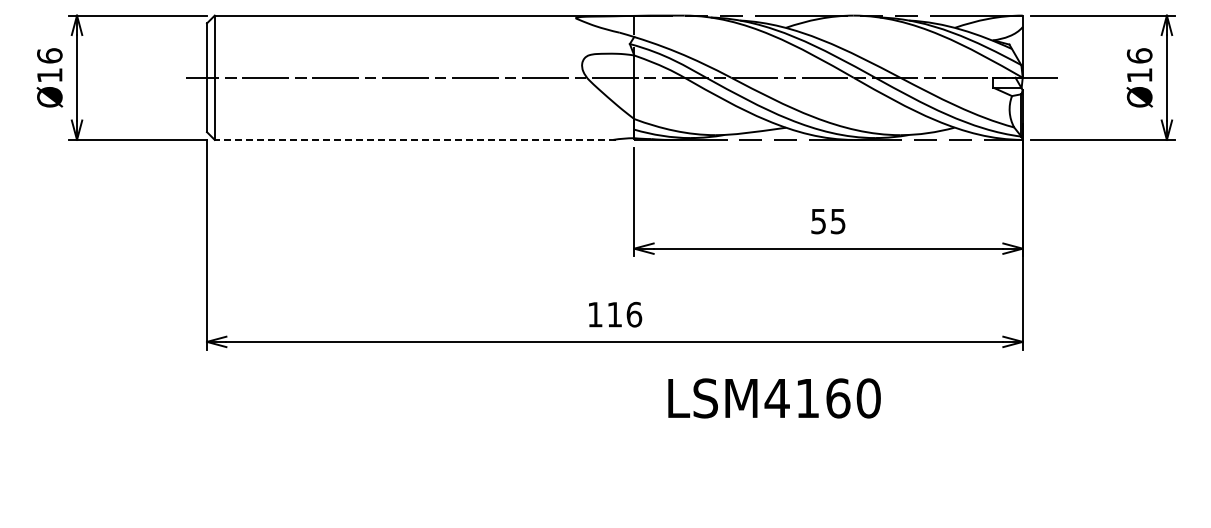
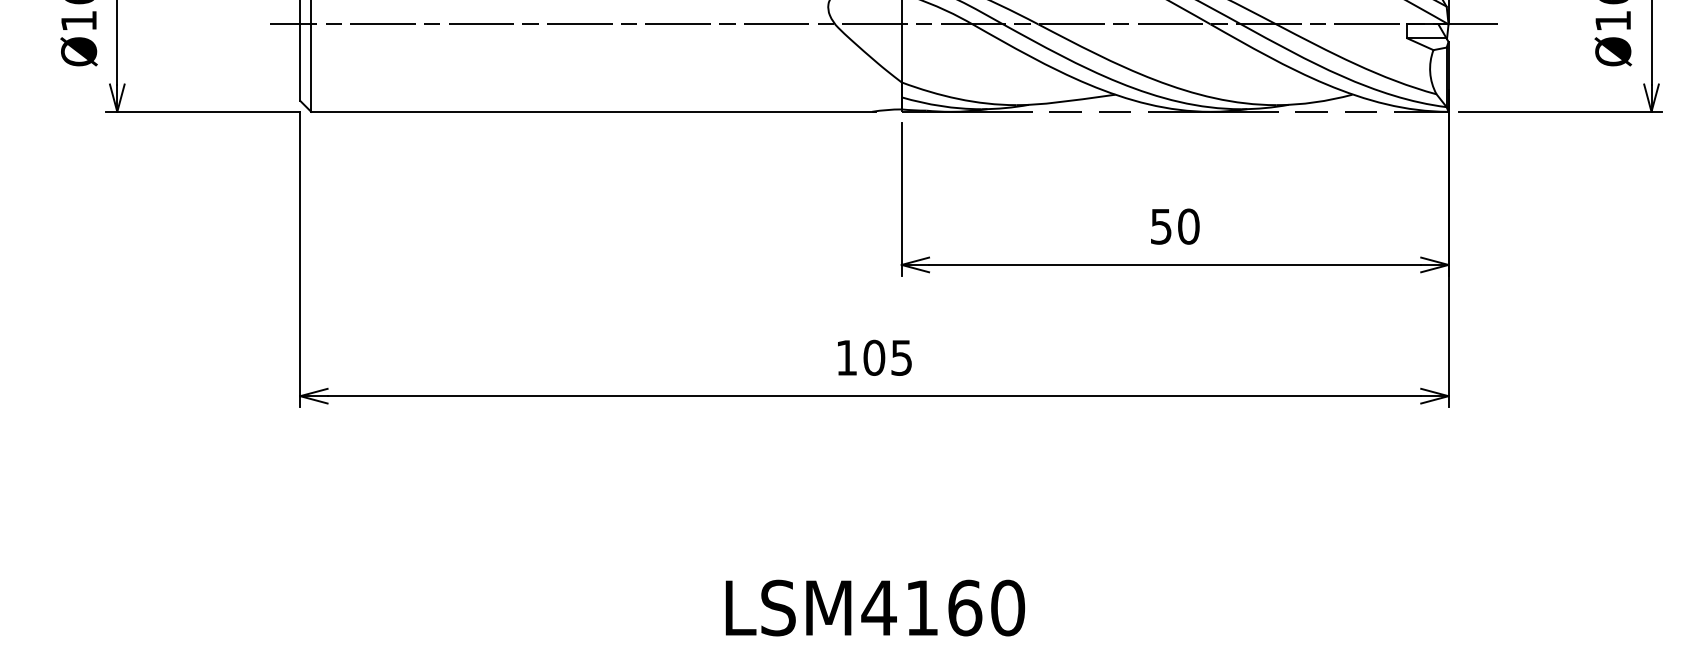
line: (415, 139) -> (593, 111), dashed -> solid
text: (837, 221) -> (1187, 226), 55 -> 50
text: (624, 314) -> (887, 357), 116 -> 105
text: (774, 398) -> (875, 608), moved

